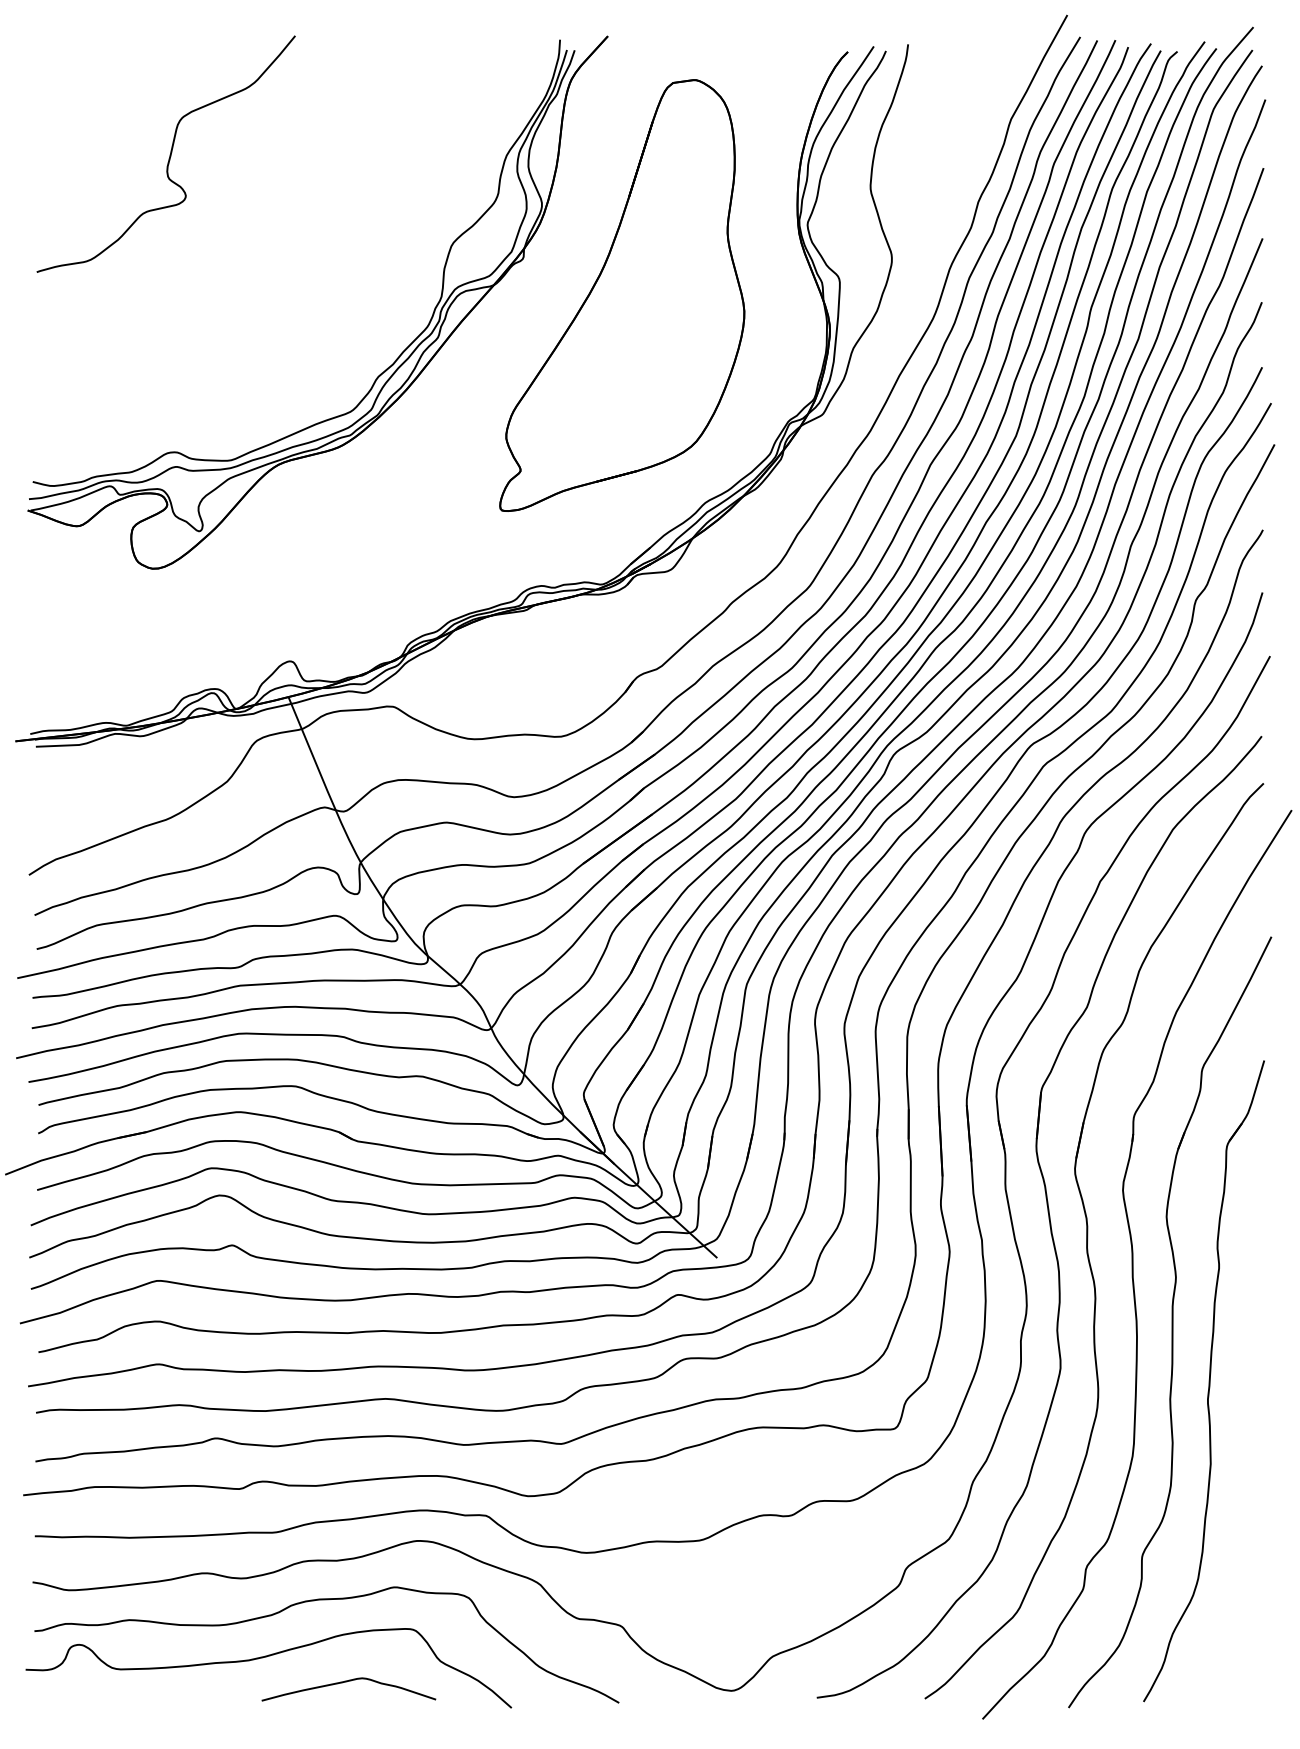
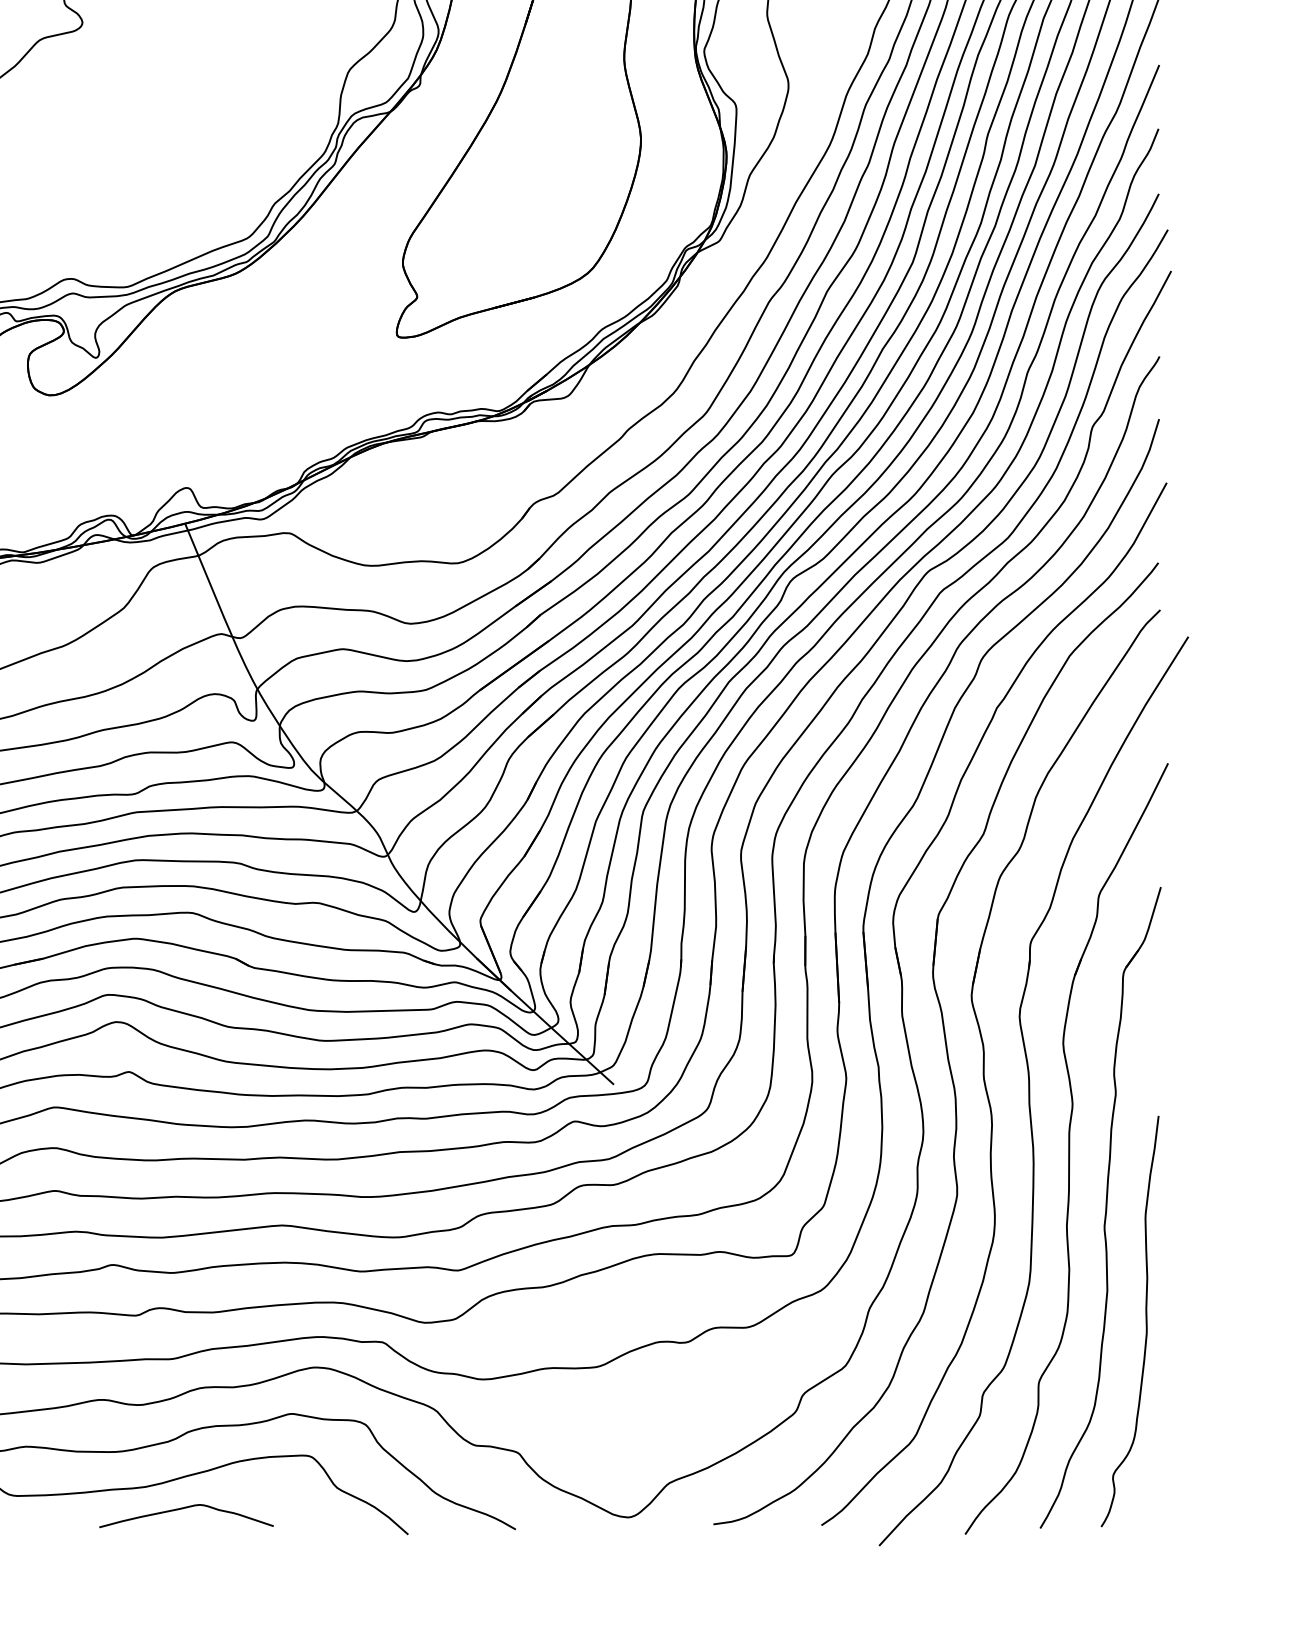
curve: (1249, 1494) -> (1146, 1321), added
curve: (347, 1682) -> (185, 1509), moved

